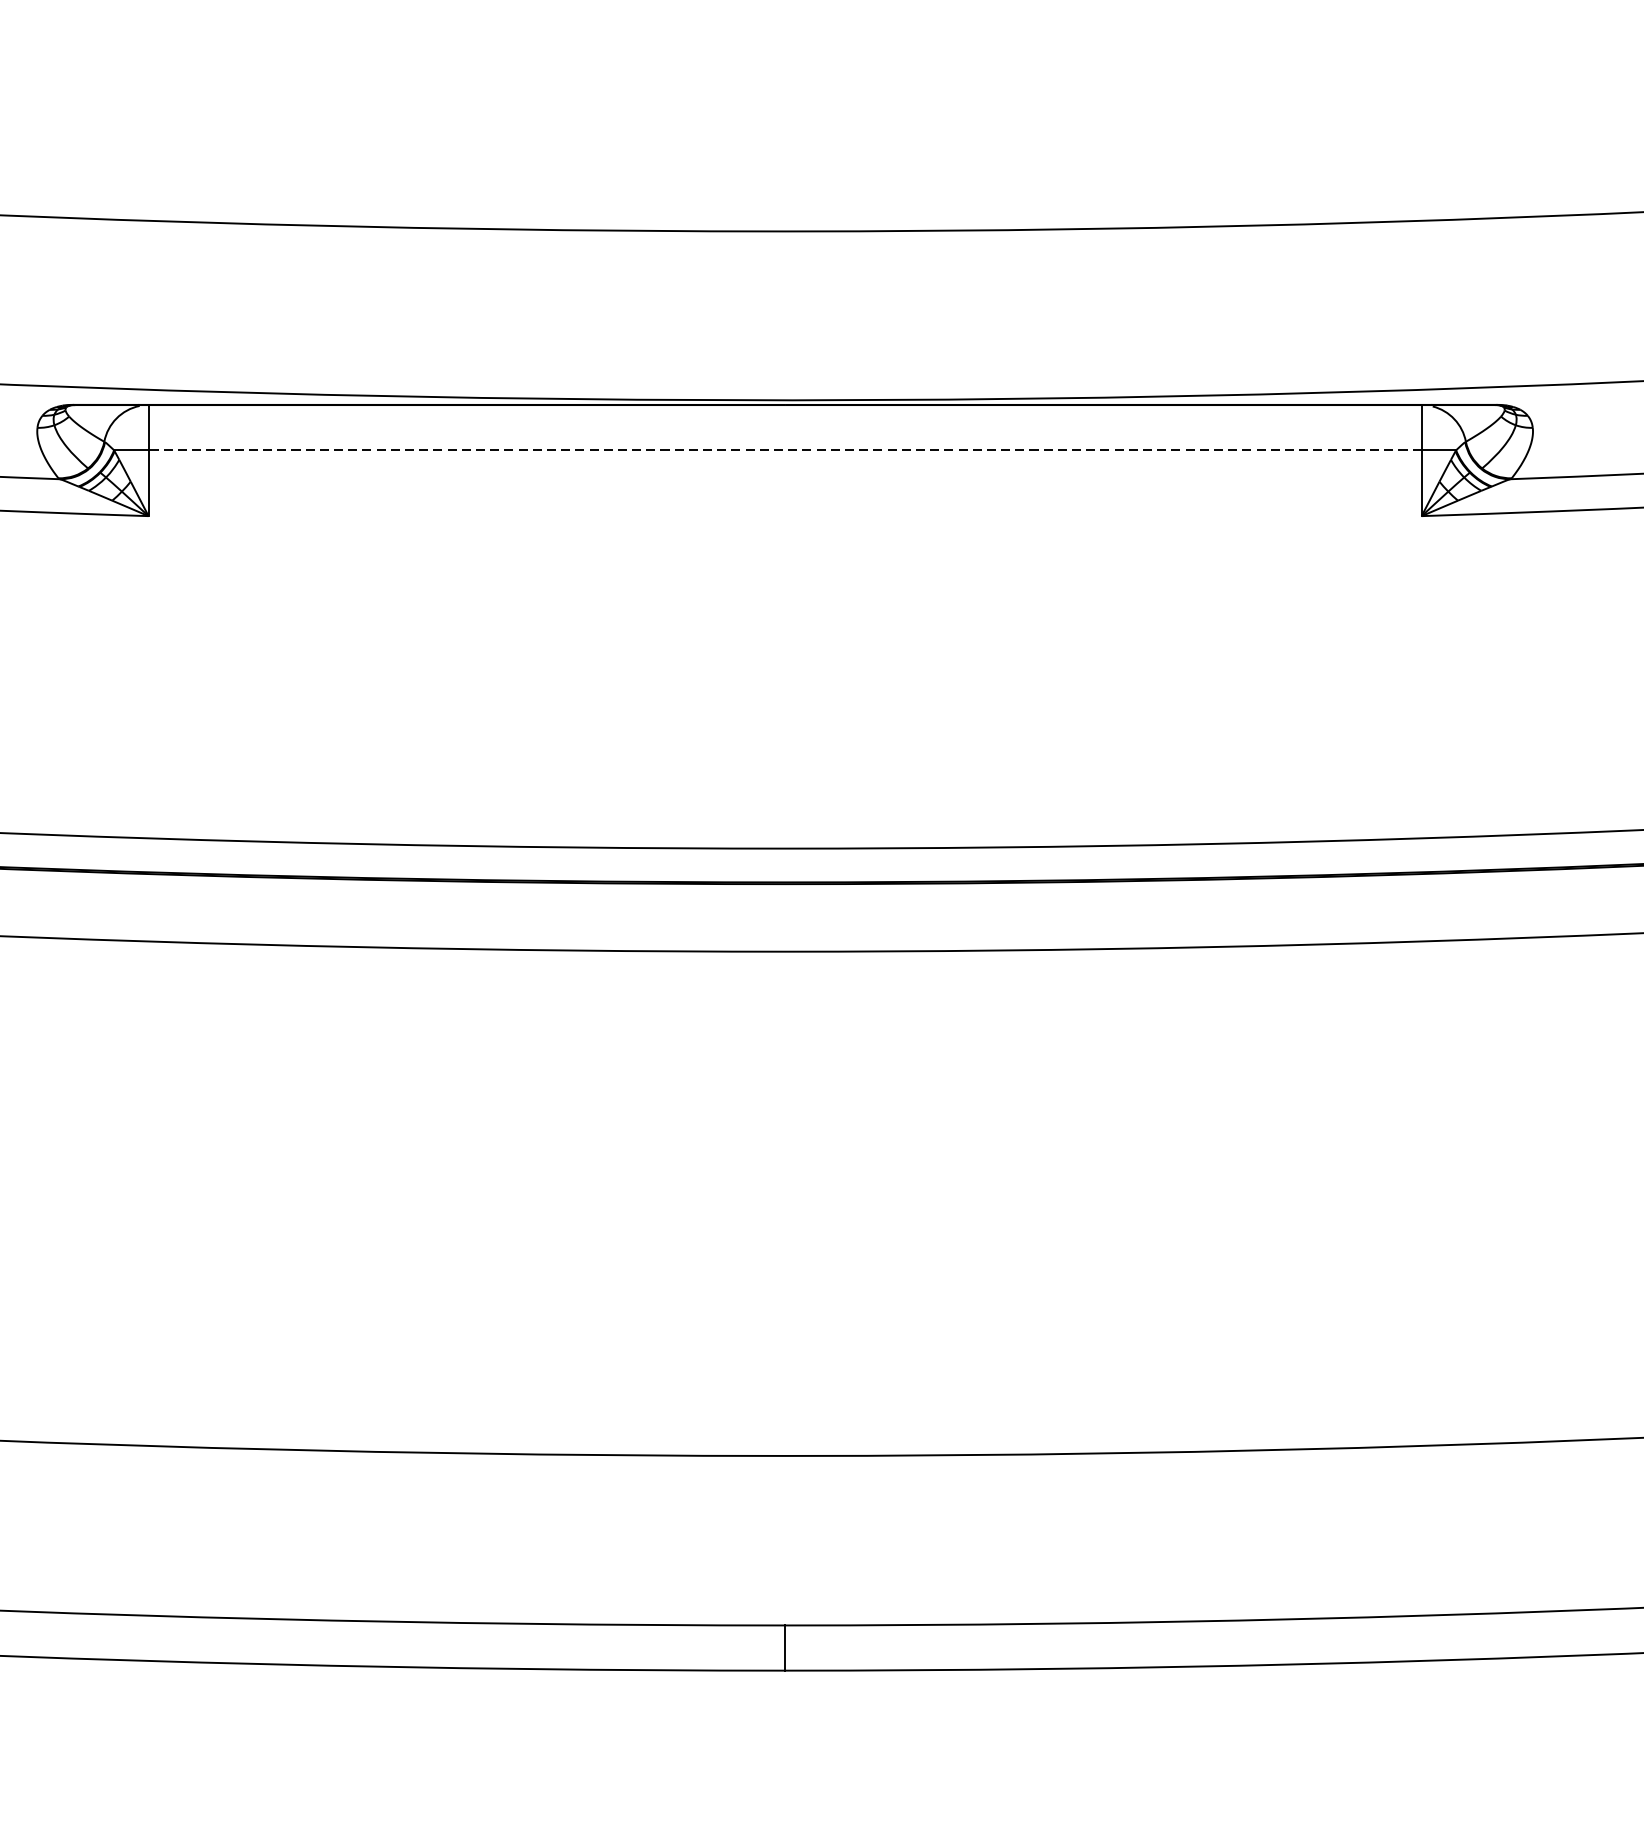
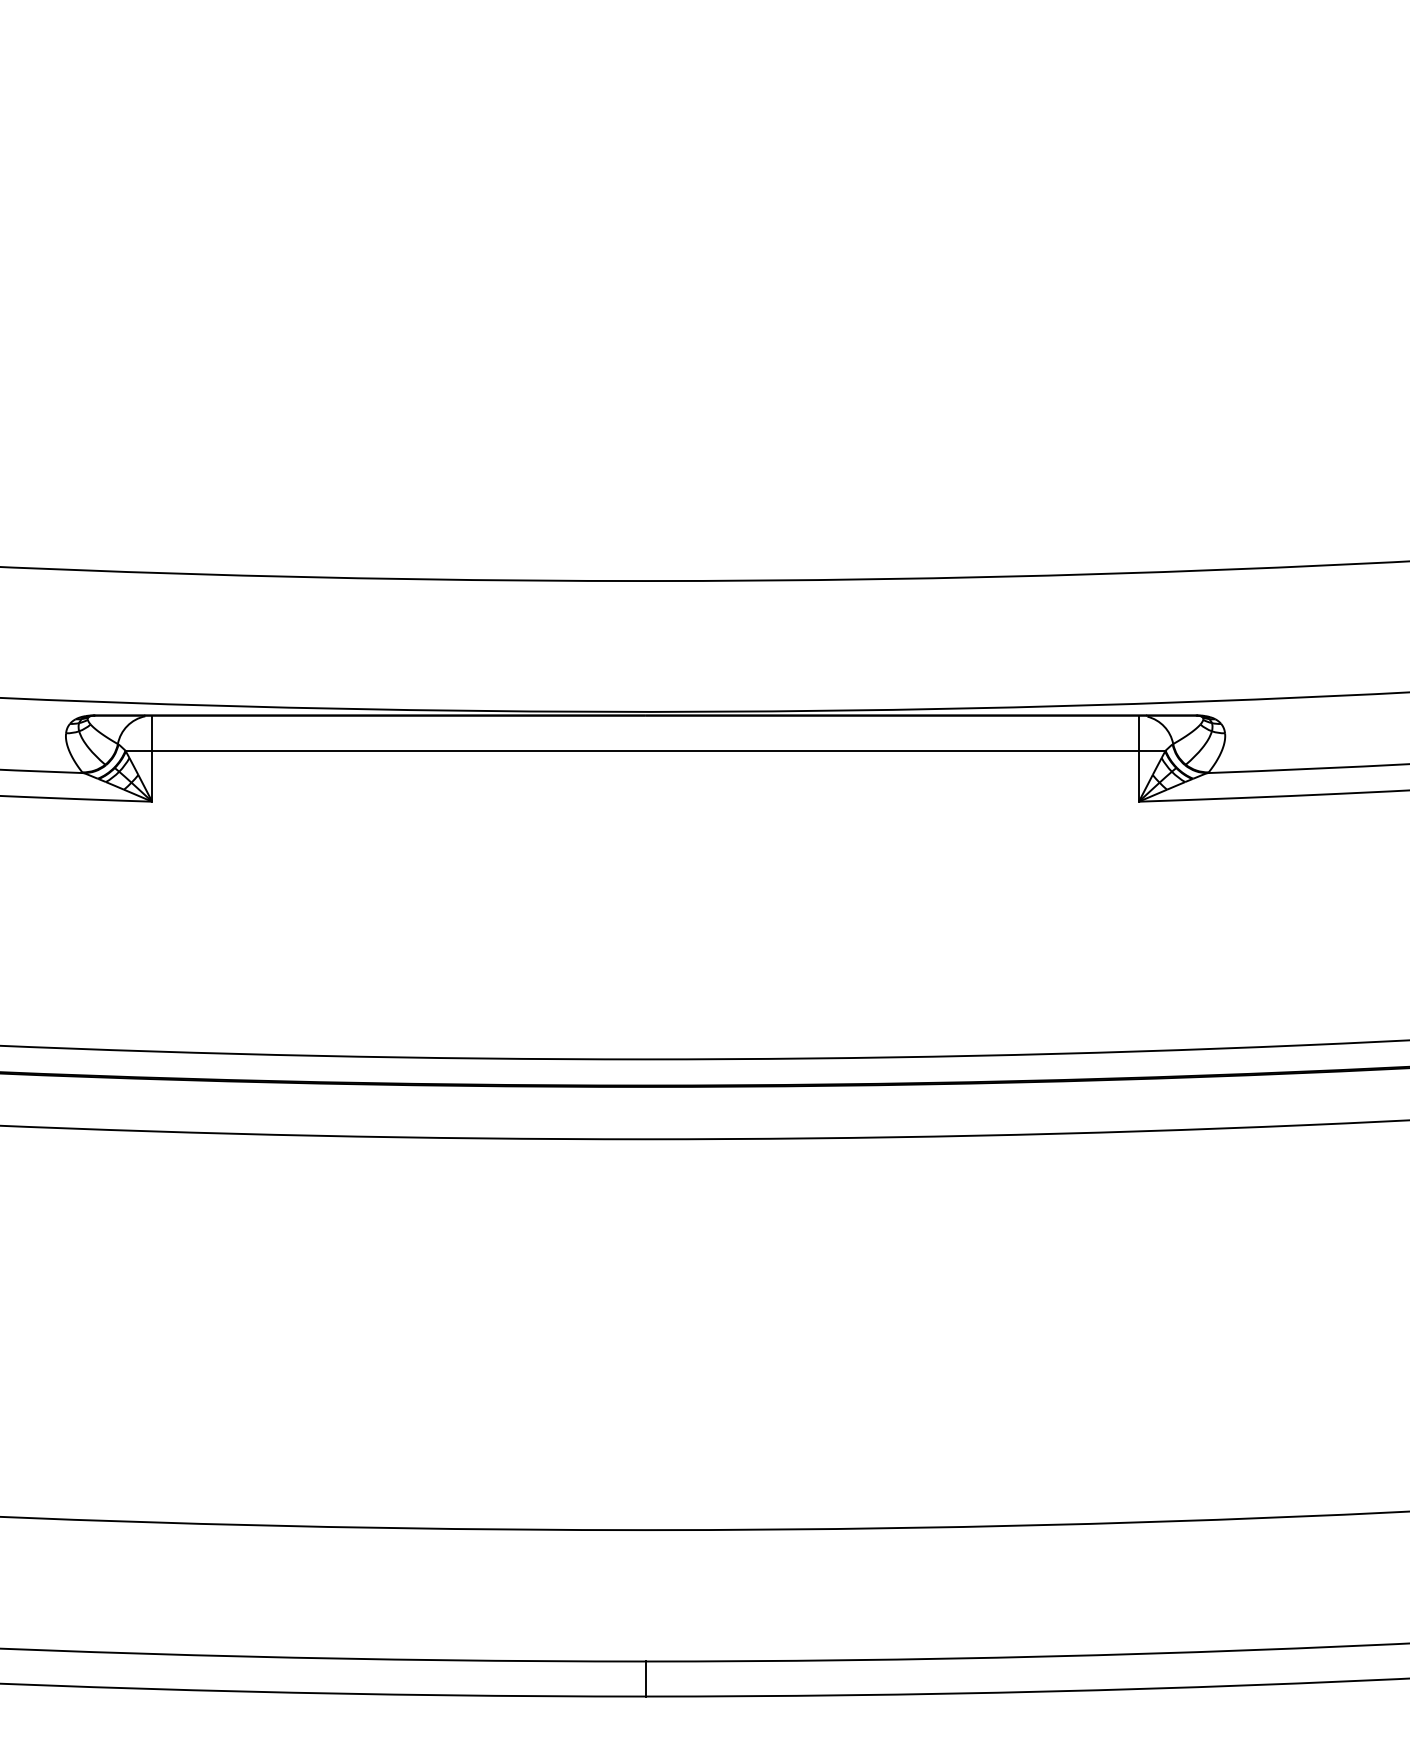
line: (785, 450) -> (645, 750), dashed -> solid

